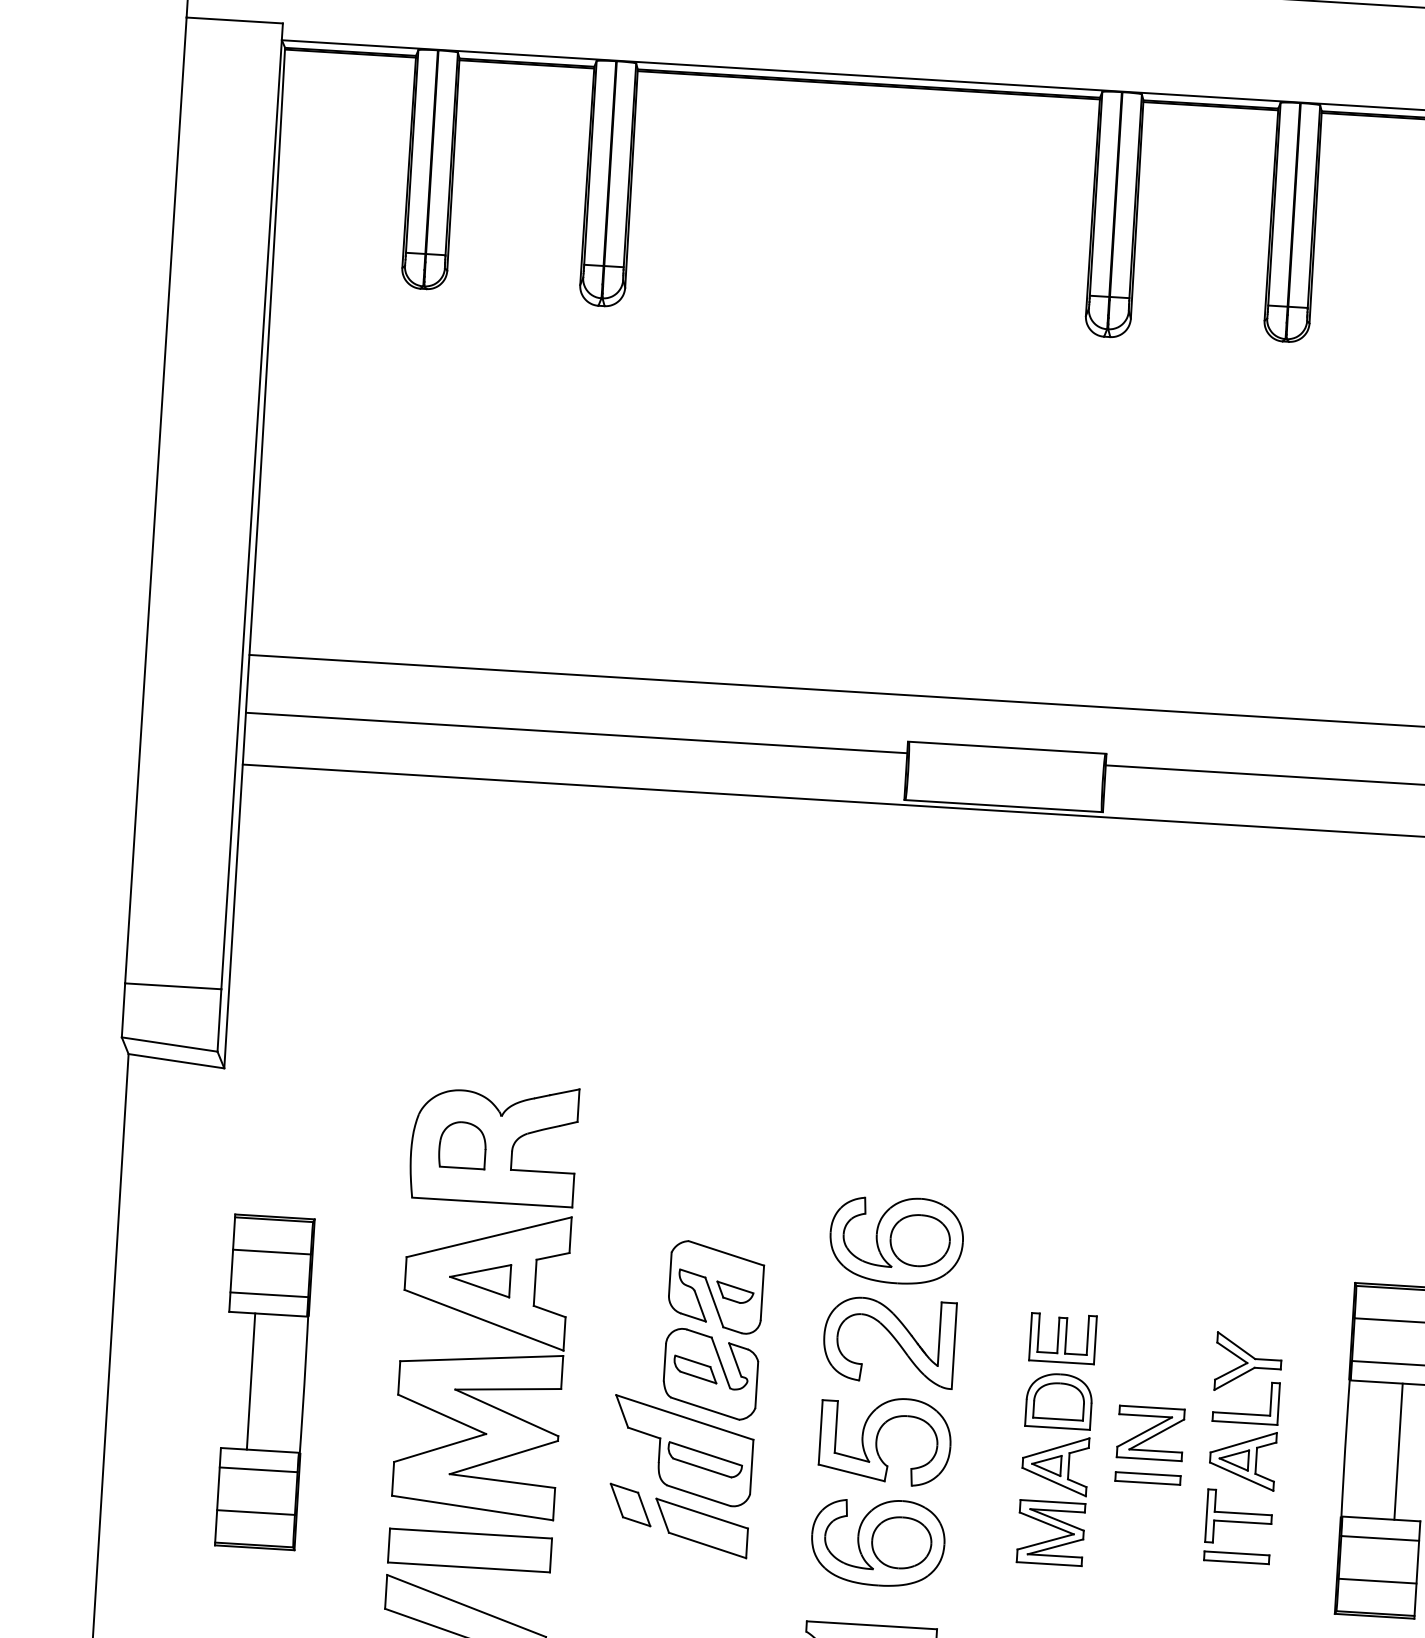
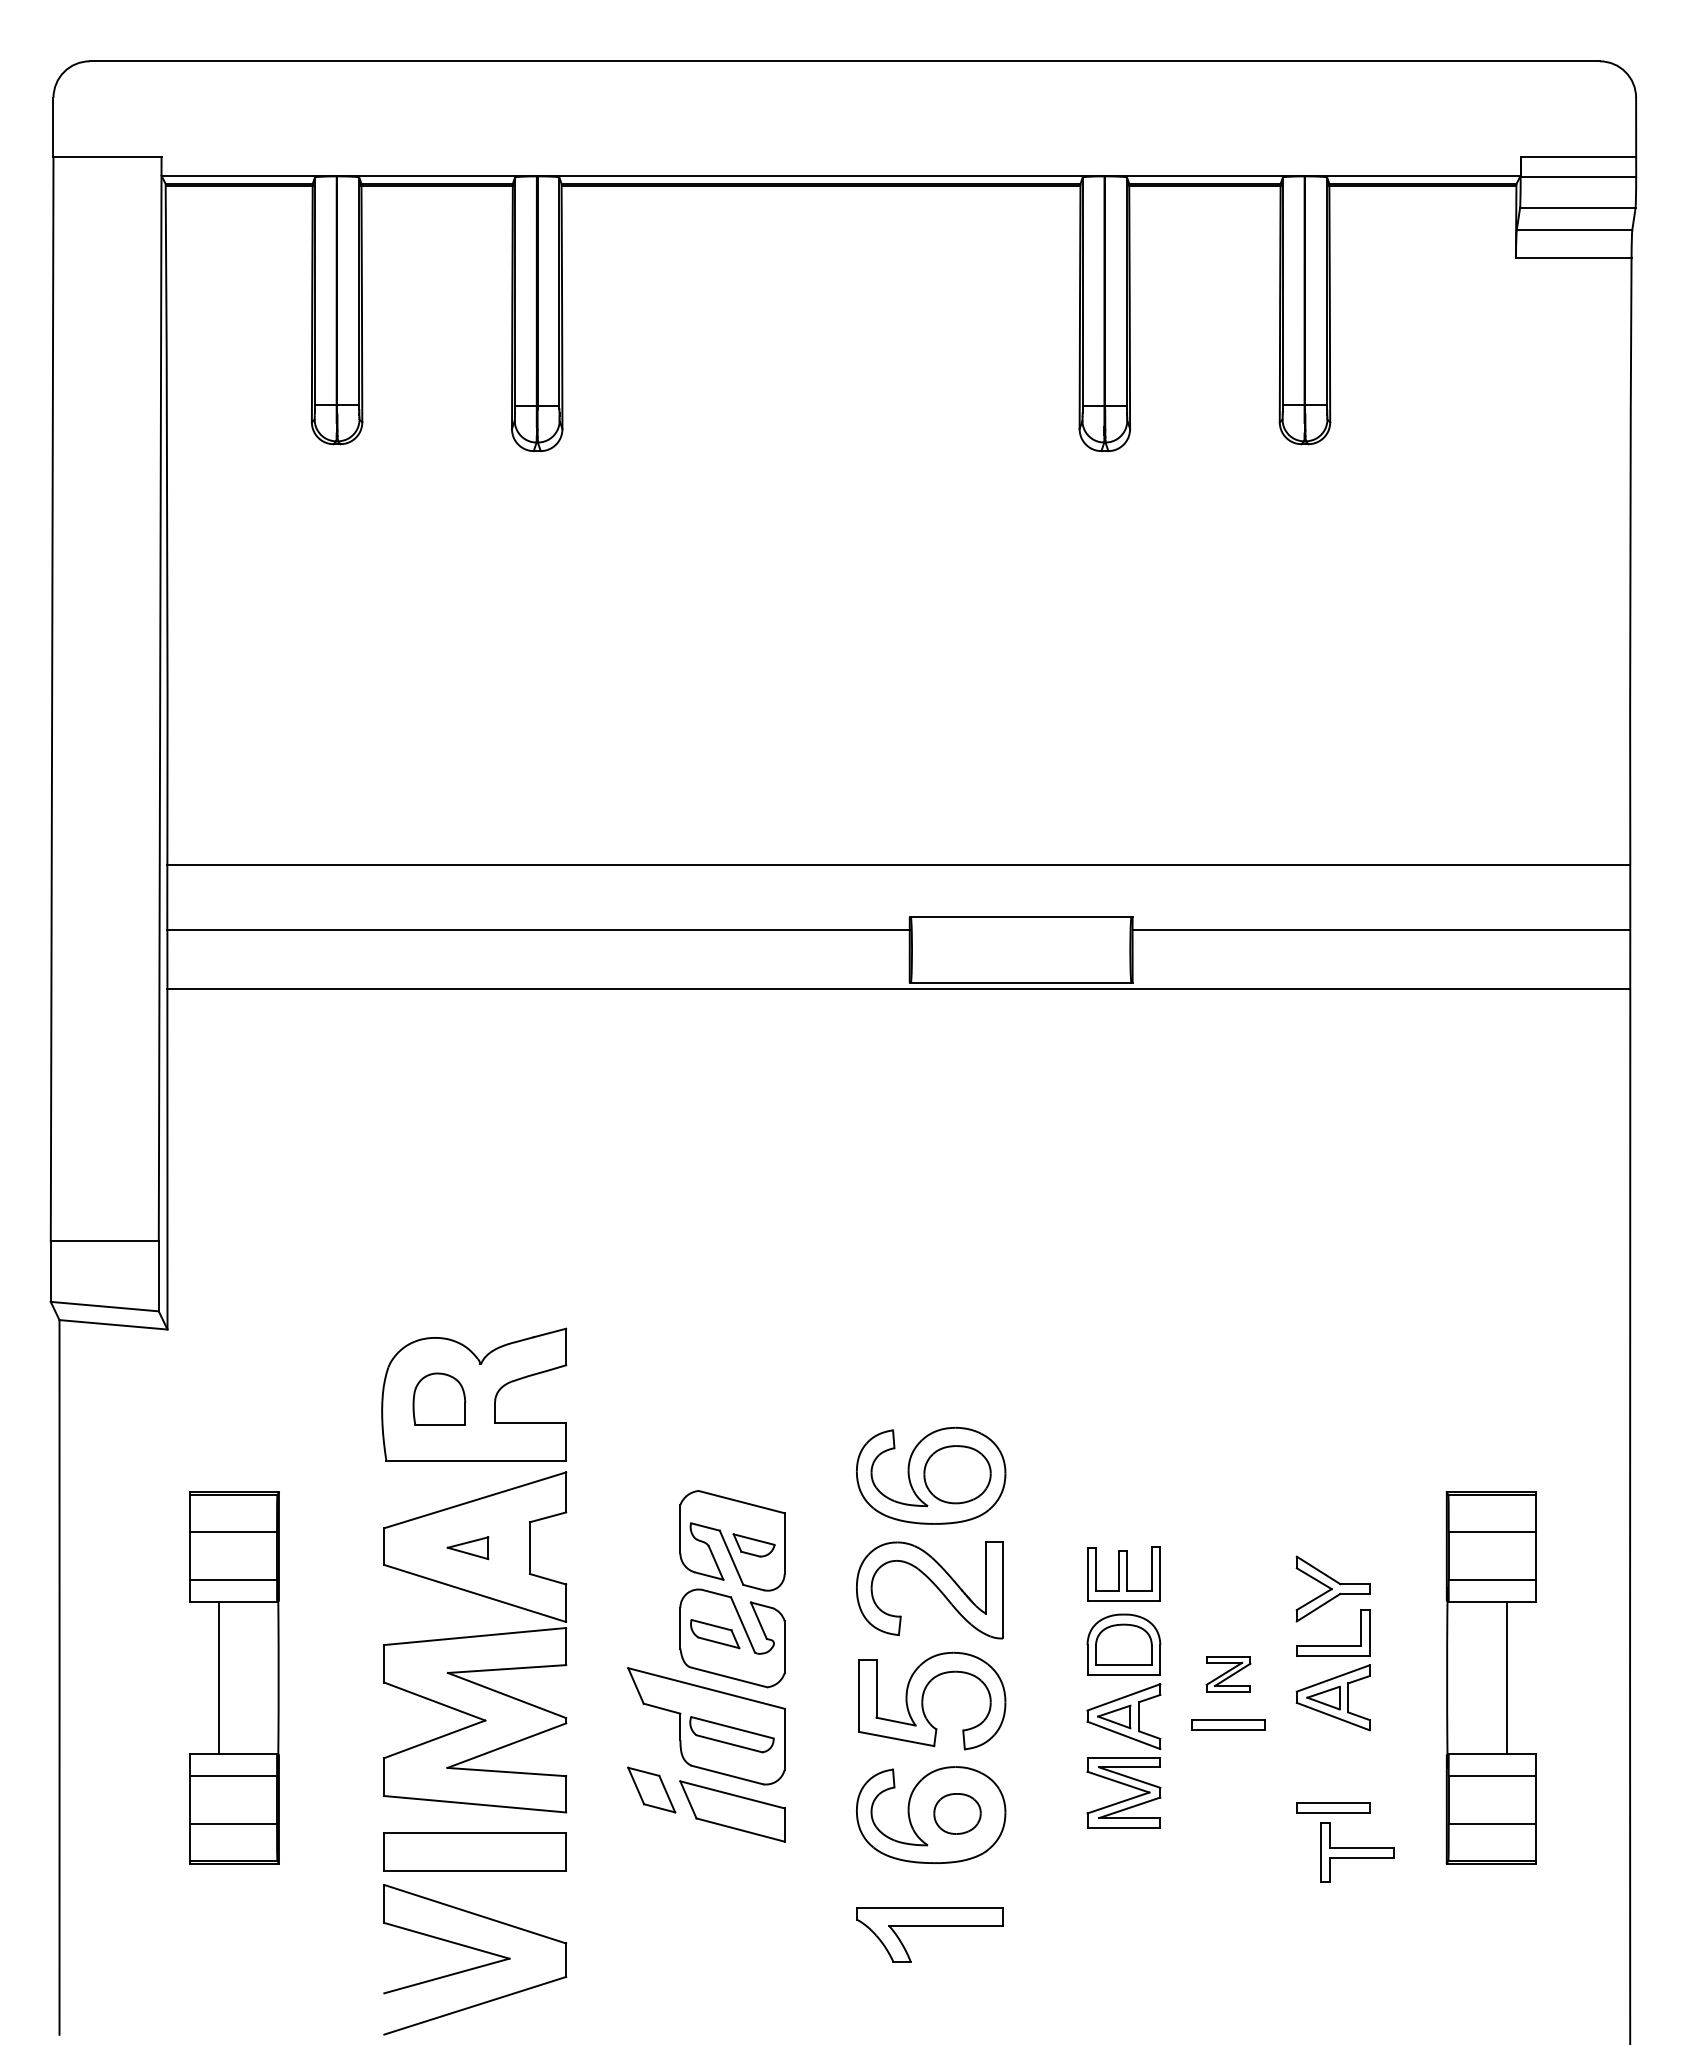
part: (479, 1279) -> (467, 1548), size x0.6
part: (1150, 1433) -> (1228, 1674), size x0.6
part: (1239, 1517) -> (1357, 1852), moved
part: (901, 1542) -> (957, 1813), size x0.7

